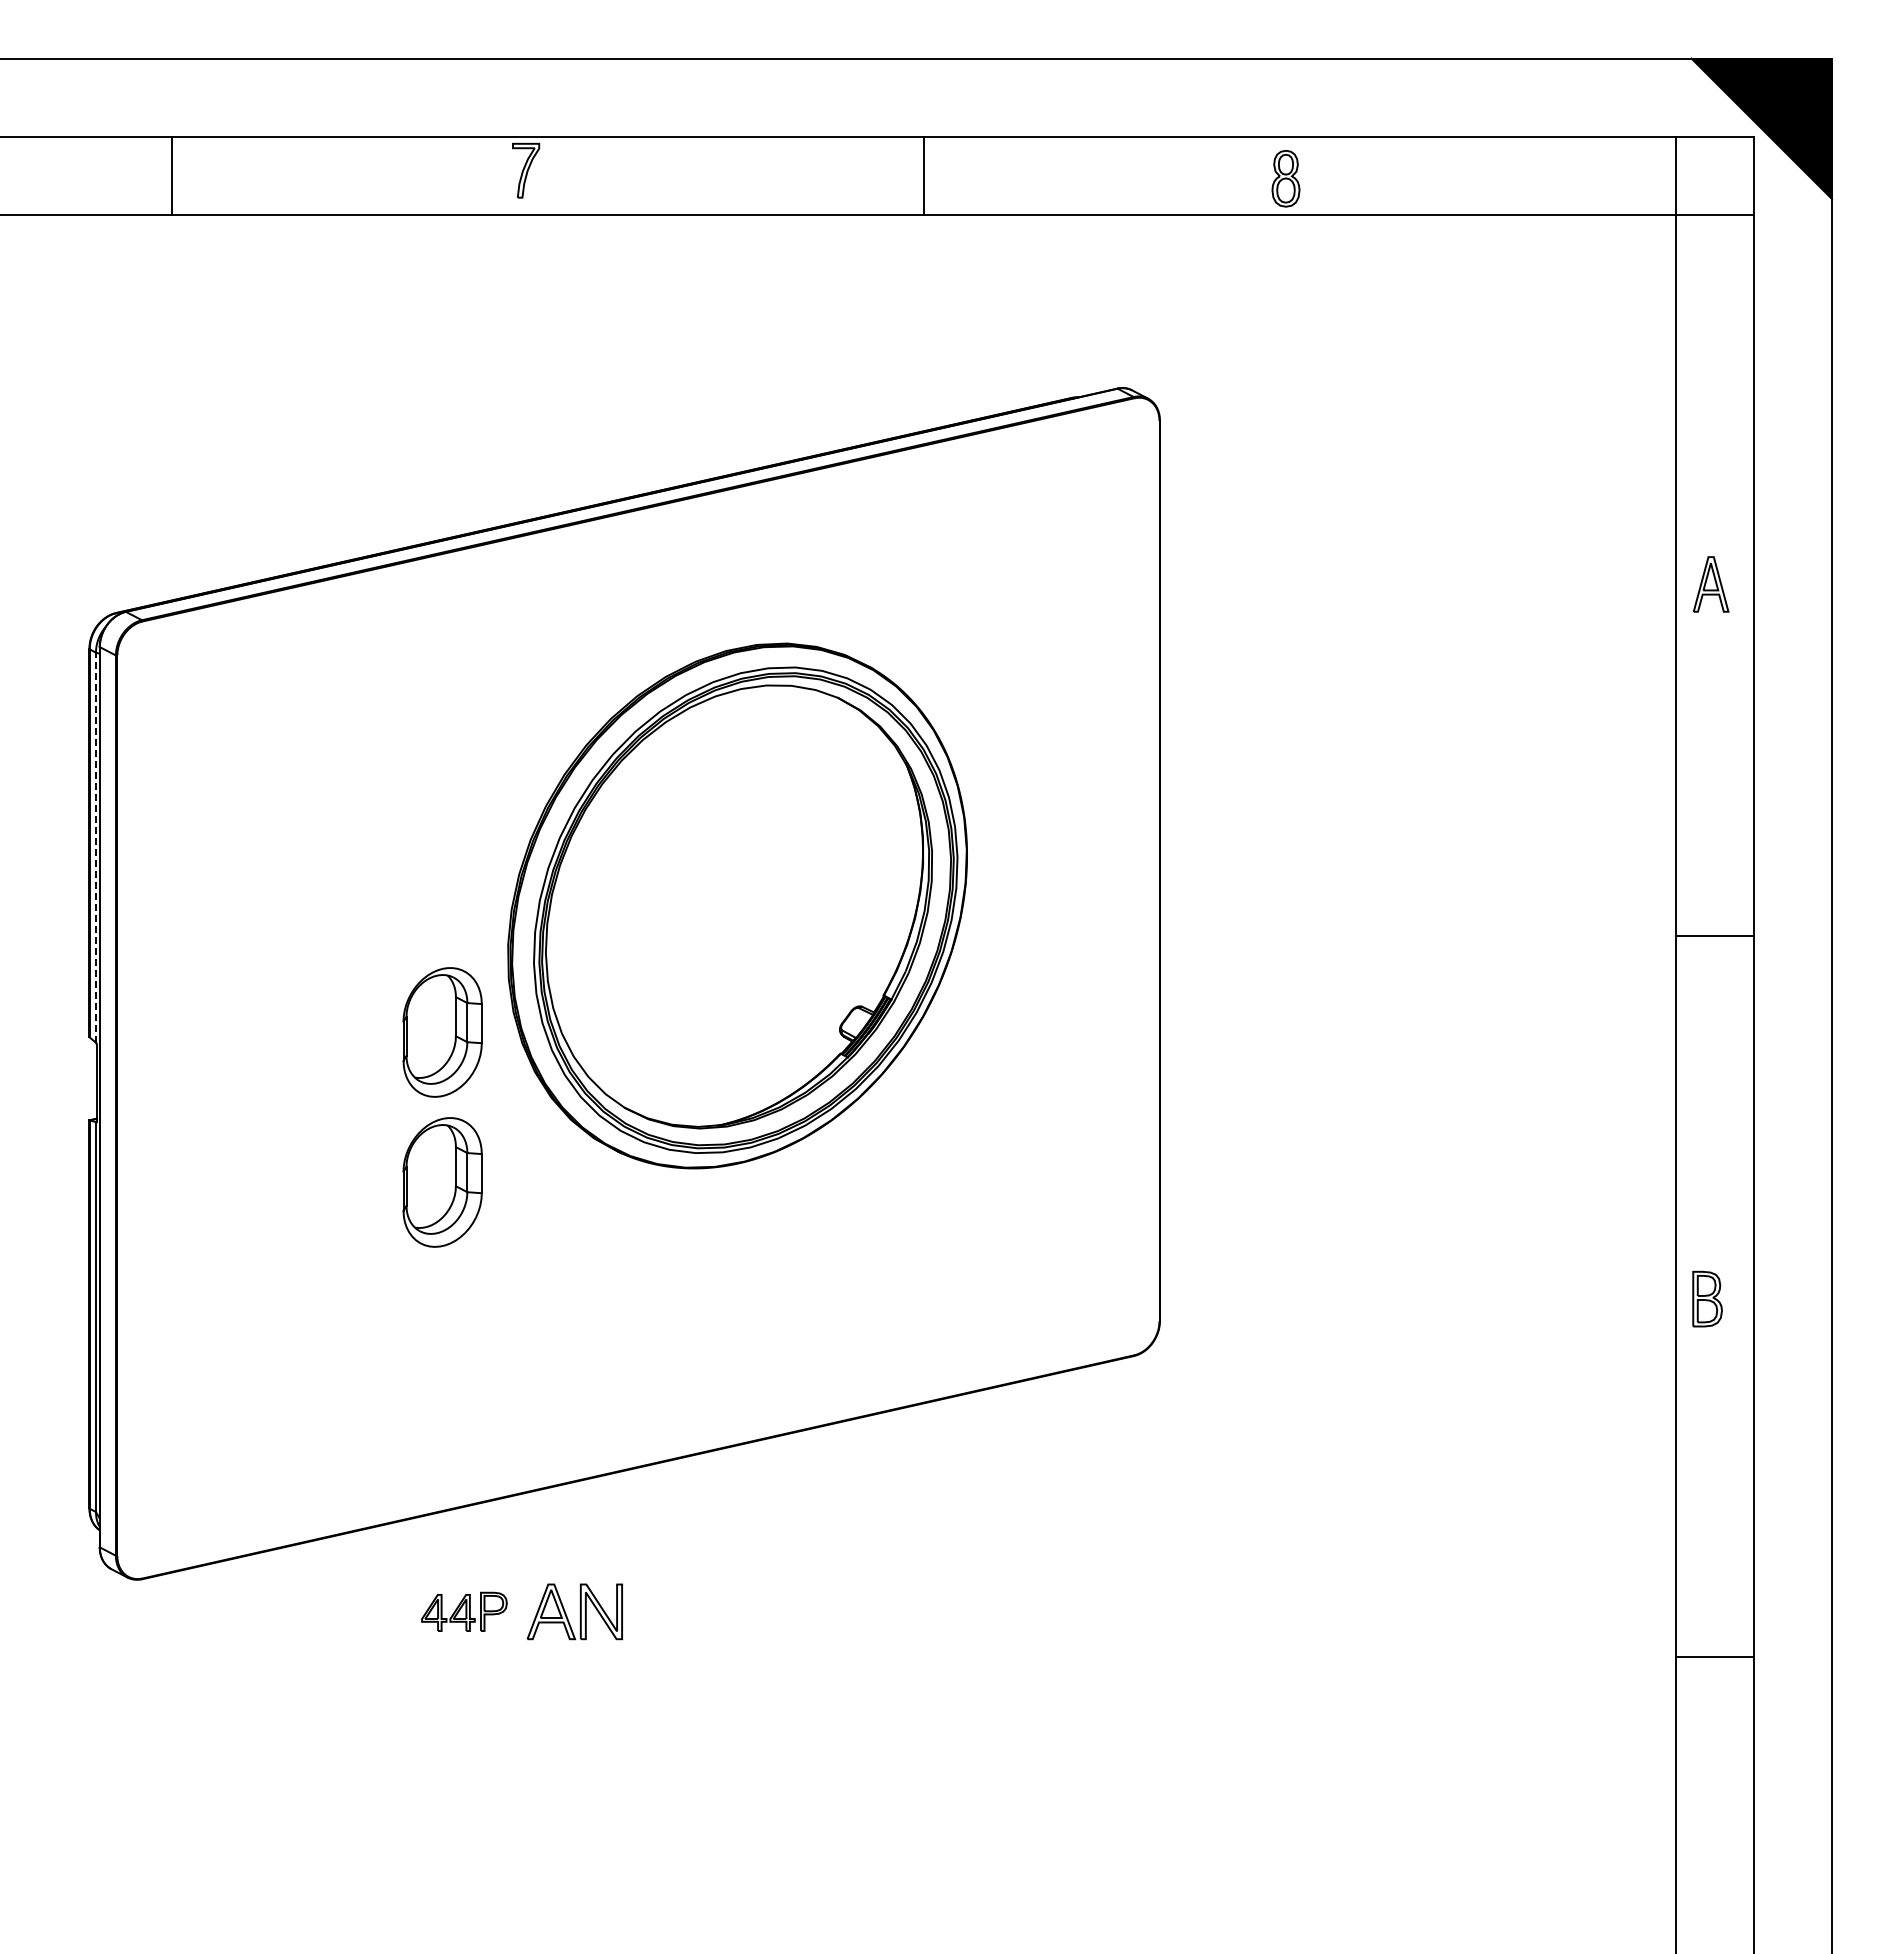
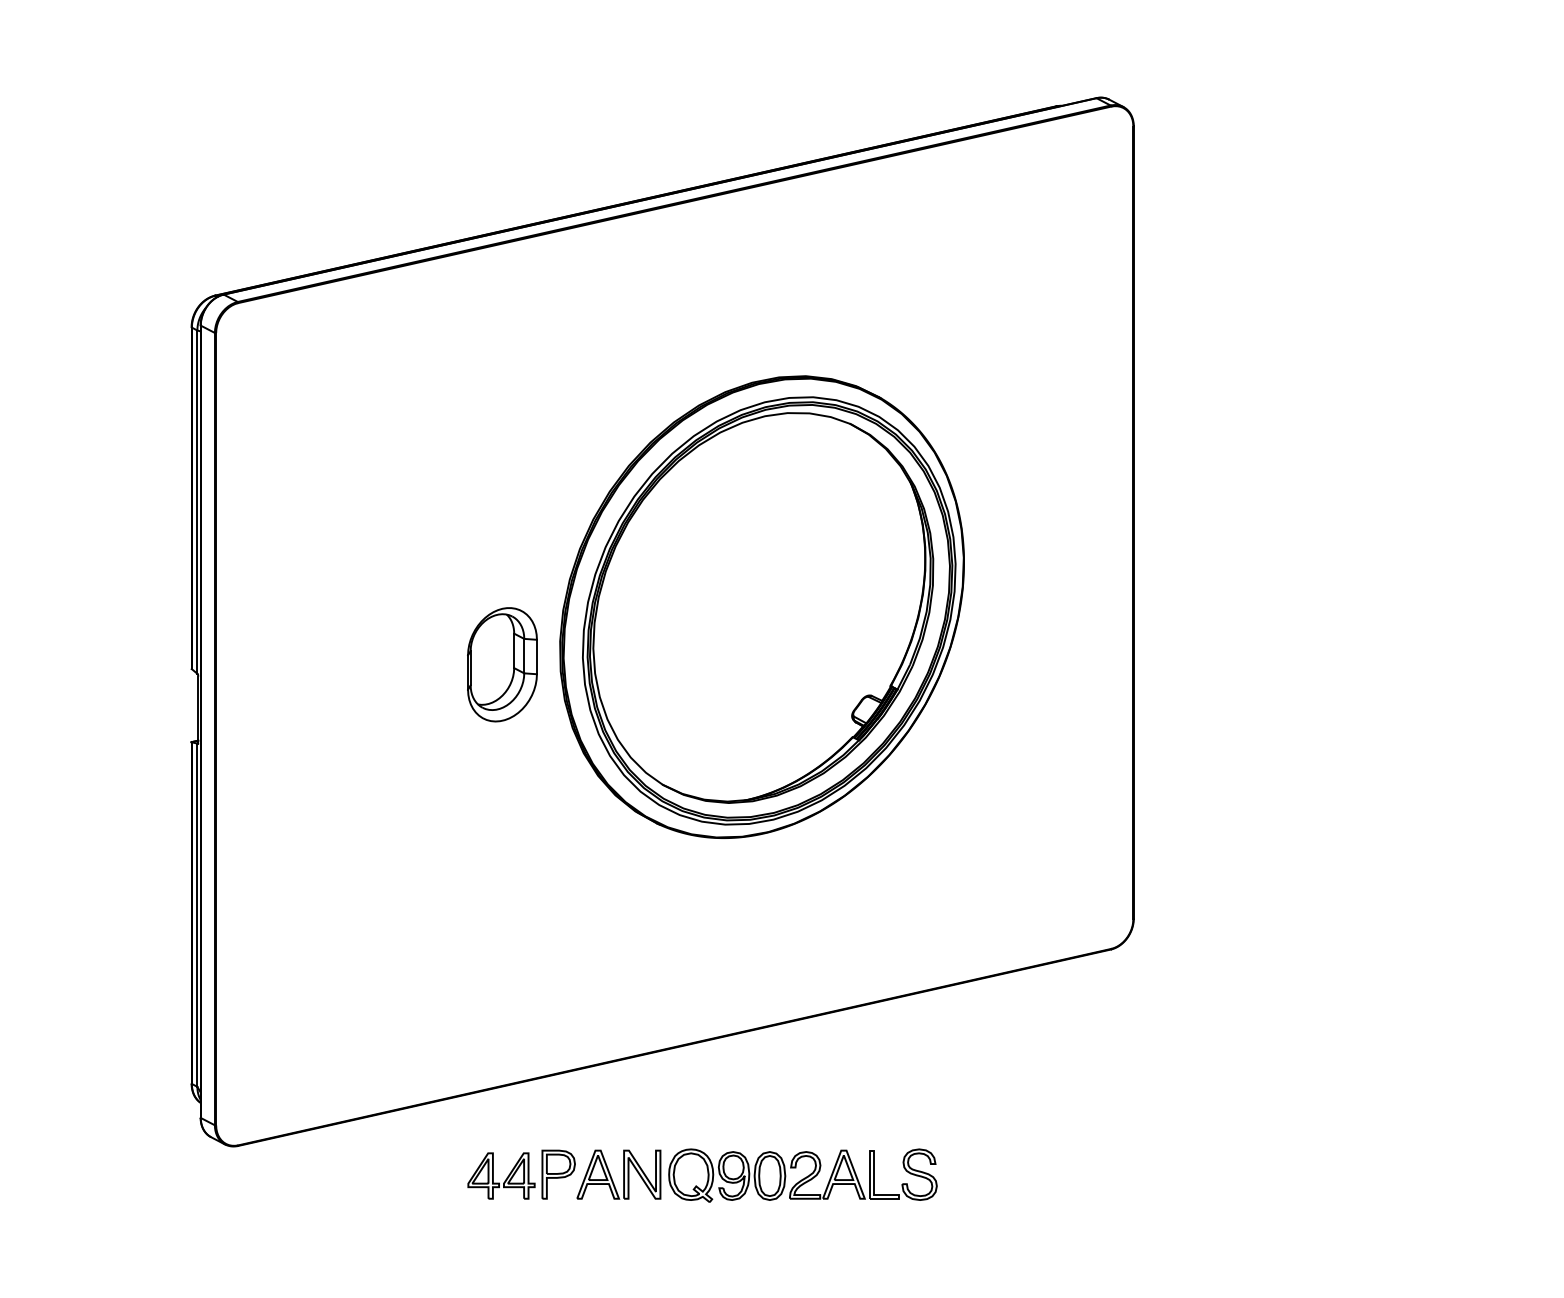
line: (95, 847) -> (196, 501), dashed -> solid
part: (737, 905) -> (761, 606), moved
part: (442, 1182) -> (502, 796), removed
part: (464, 1611) -> (521, 1174), size x1.43
part: (784, 1612) -> (803, 1175), added

